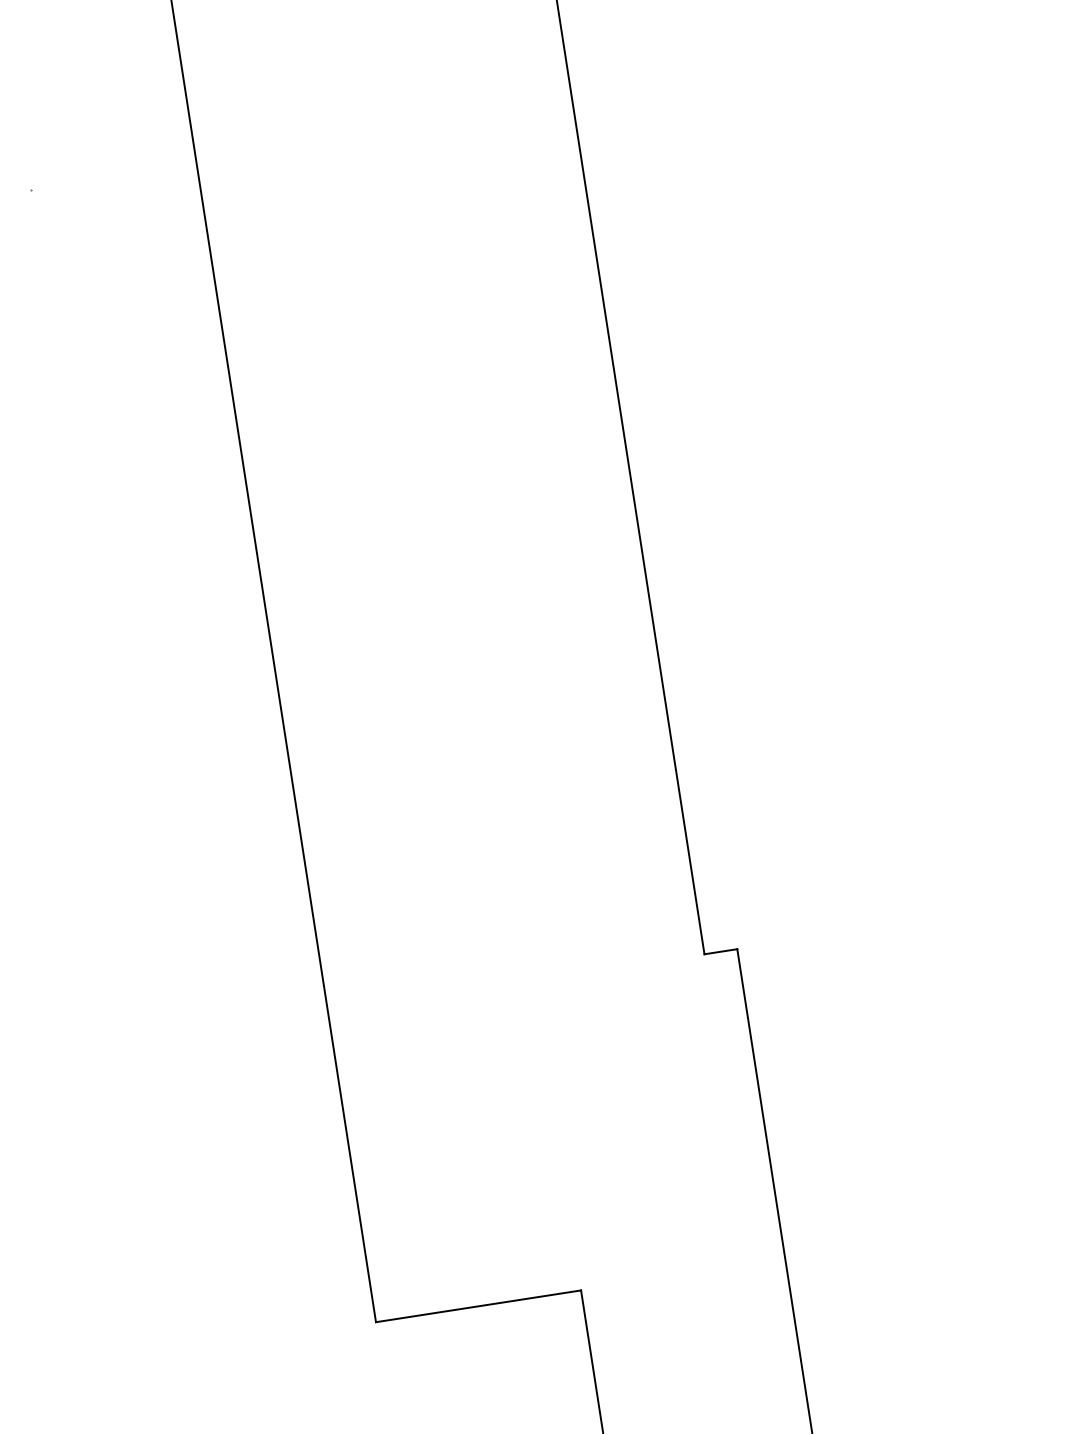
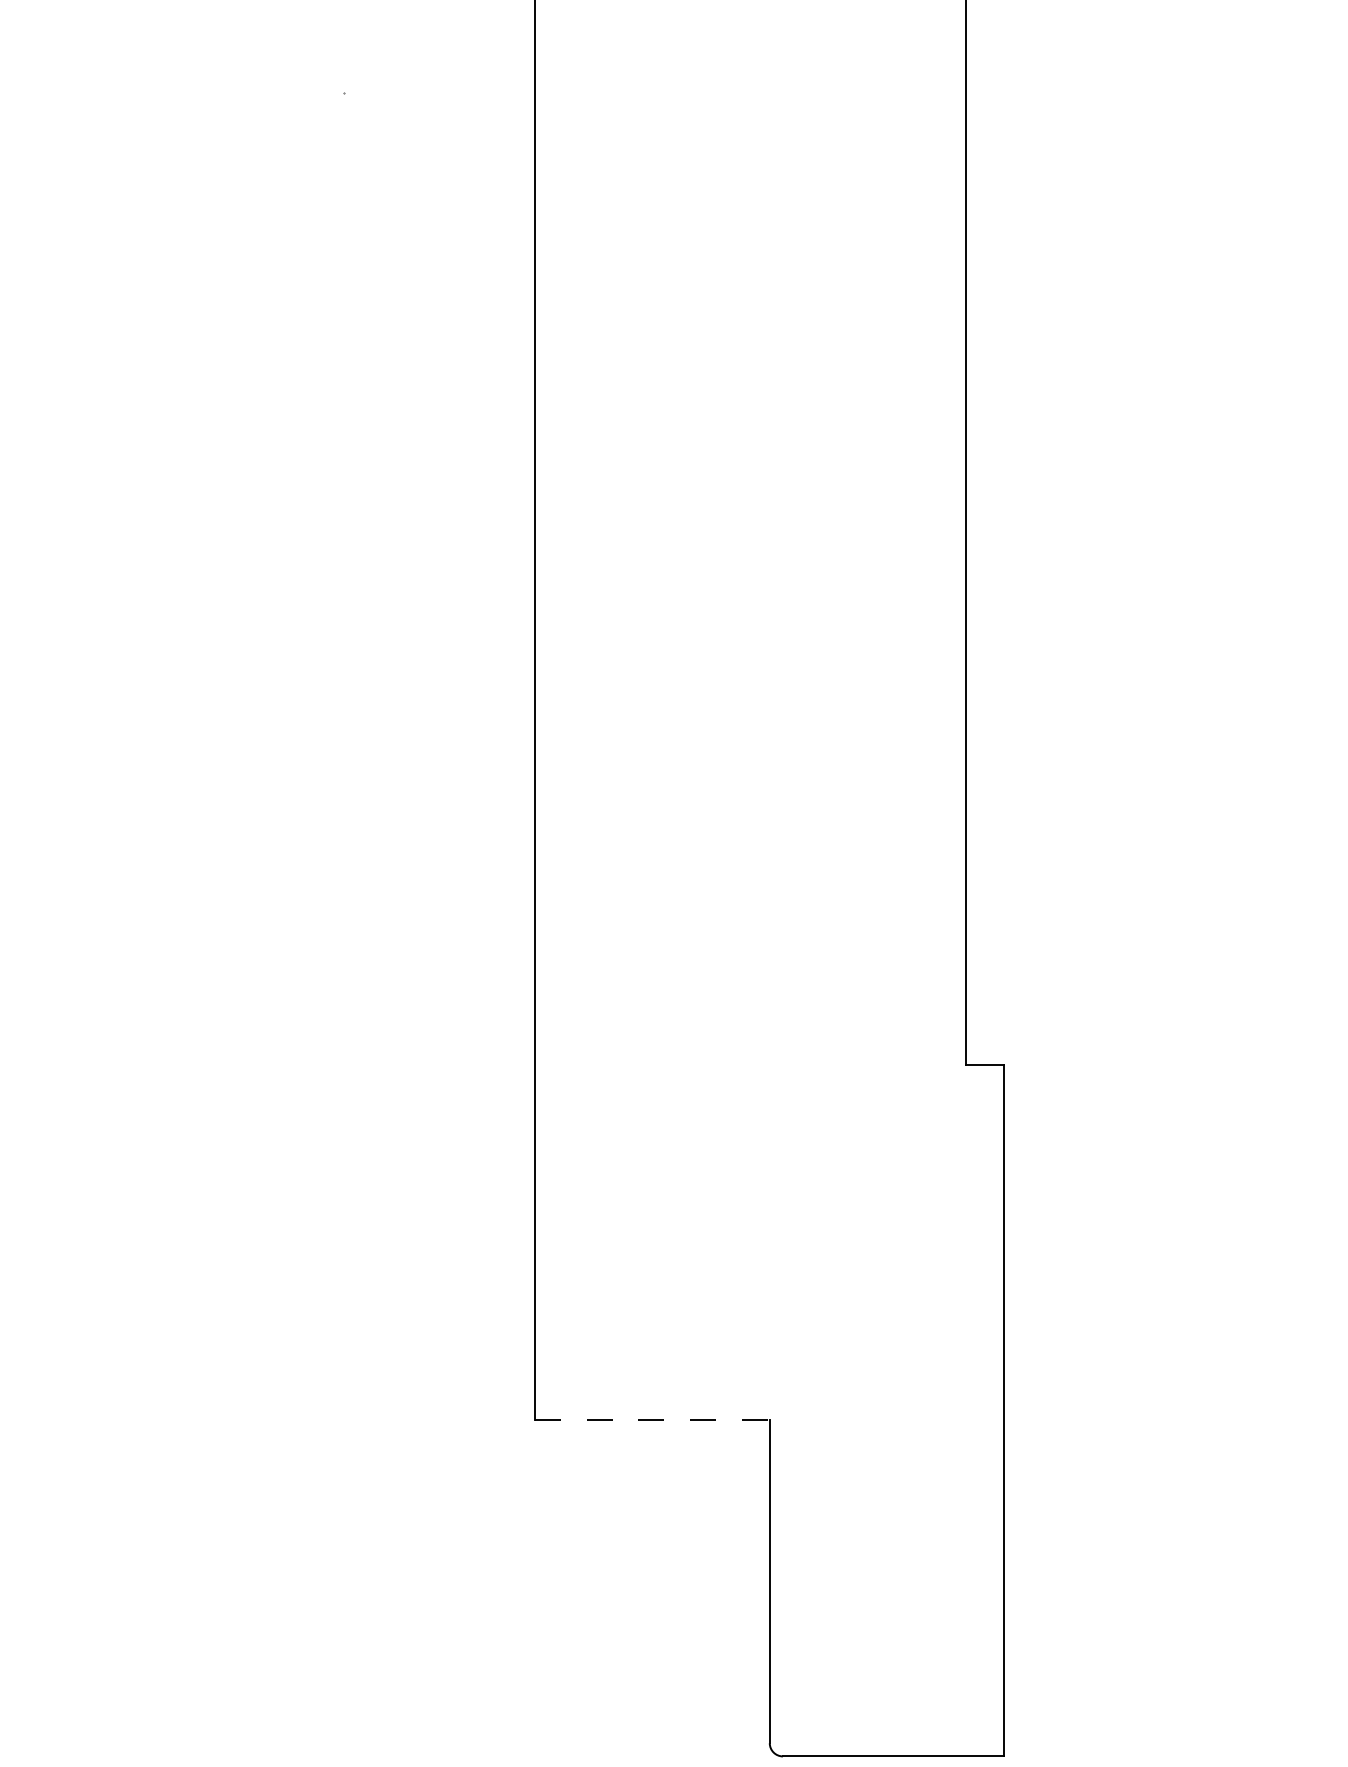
line: (478, 1306) -> (652, 1420), solid -> dashed

